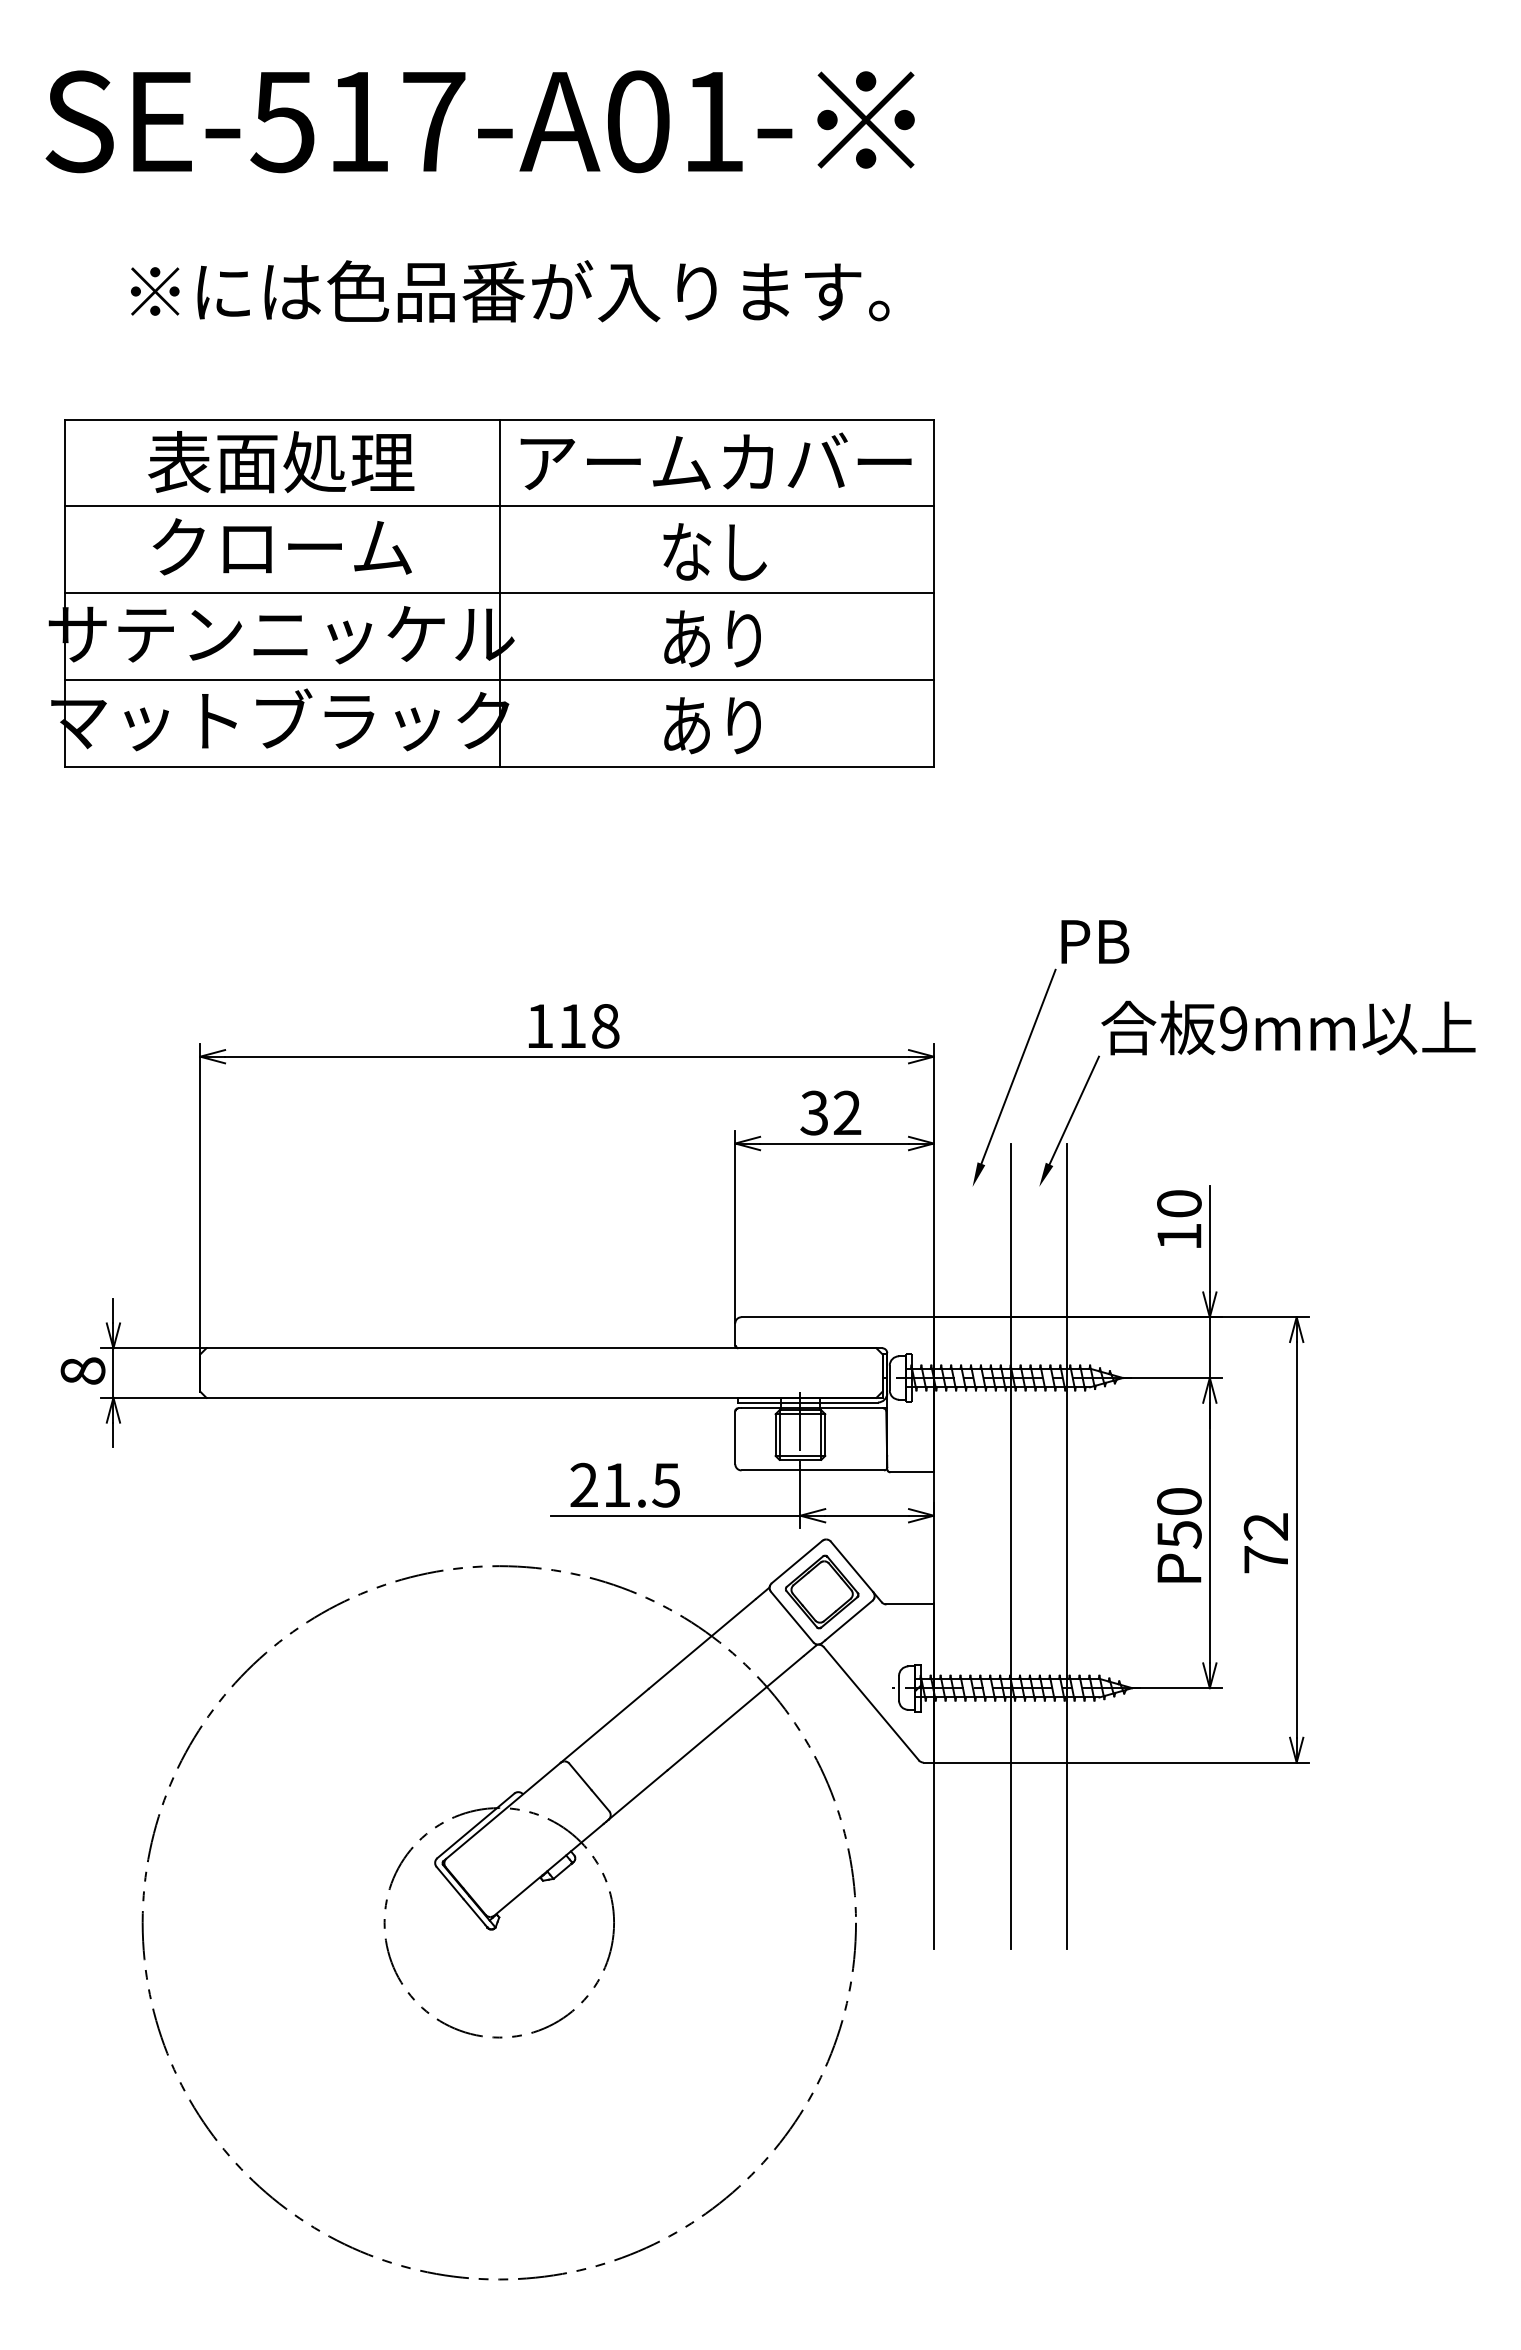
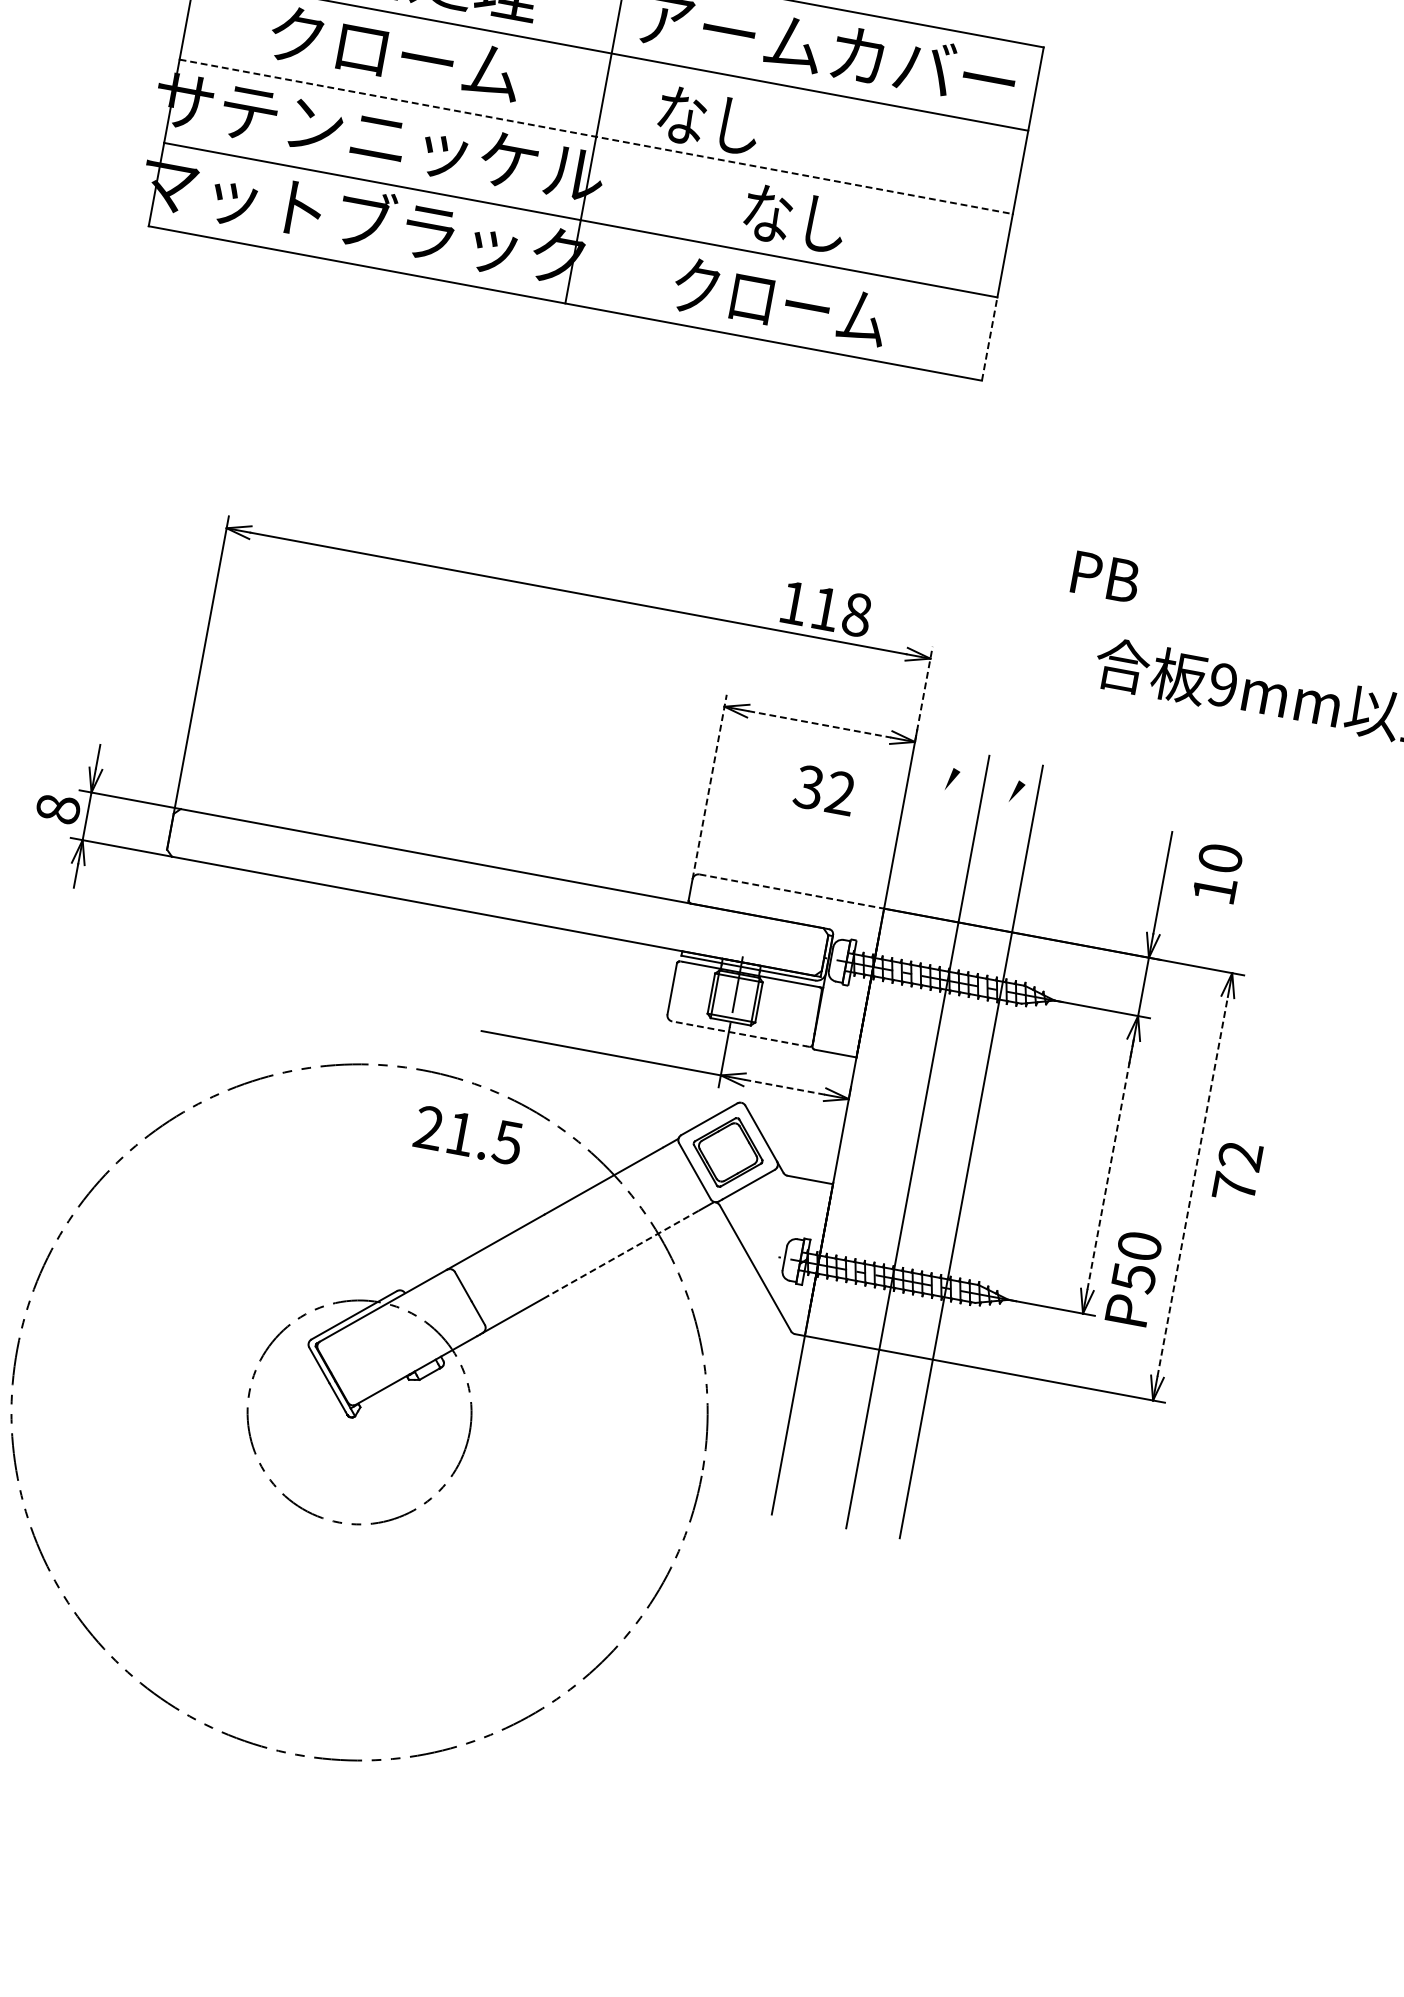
text: (714, 551) -> (708, 120), moved
line: (500, 593) -> (597, 137), solid -> dashed
text: (714, 638) -> (794, 218), あり -> なし
line: (933, 723) -> (989, 338), solid -> dashed
text: (716, 725) -> (780, 302), あり -> クローム
text: (574, 1026) -> (827, 609), moved
line: (1018, 1066) -> (1009, 683), removed
line: (933, 1093) -> (923, 693), solid -> dashed
line: (1073, 1110) -> (1054, 735), removed
text: (830, 1112) -> (824, 789), moved
line: (835, 1143) -> (820, 724), solid -> dashed
text: (1179, 1218) -> (1217, 872), moved
line: (735, 1226) -> (709, 786), solid -> dashed
line: (838, 1317) -> (792, 891), solid -> dashed
line: (812, 1470) -> (740, 1034), solid -> dashed
text: (624, 1484) -> (467, 1134), moved
line: (867, 1515) -> (785, 1087), solid -> dashed
line: (1209, 1532) -> (1110, 1164), solid -> dashed
text: (1179, 1535) -> (1133, 1278), moved
line: (1296, 1539) -> (1192, 1186), solid -> dashed
text: (1265, 1543) -> (1236, 1171), moved
line: (735, 1713) -> (623, 1253), solid -> dashed

